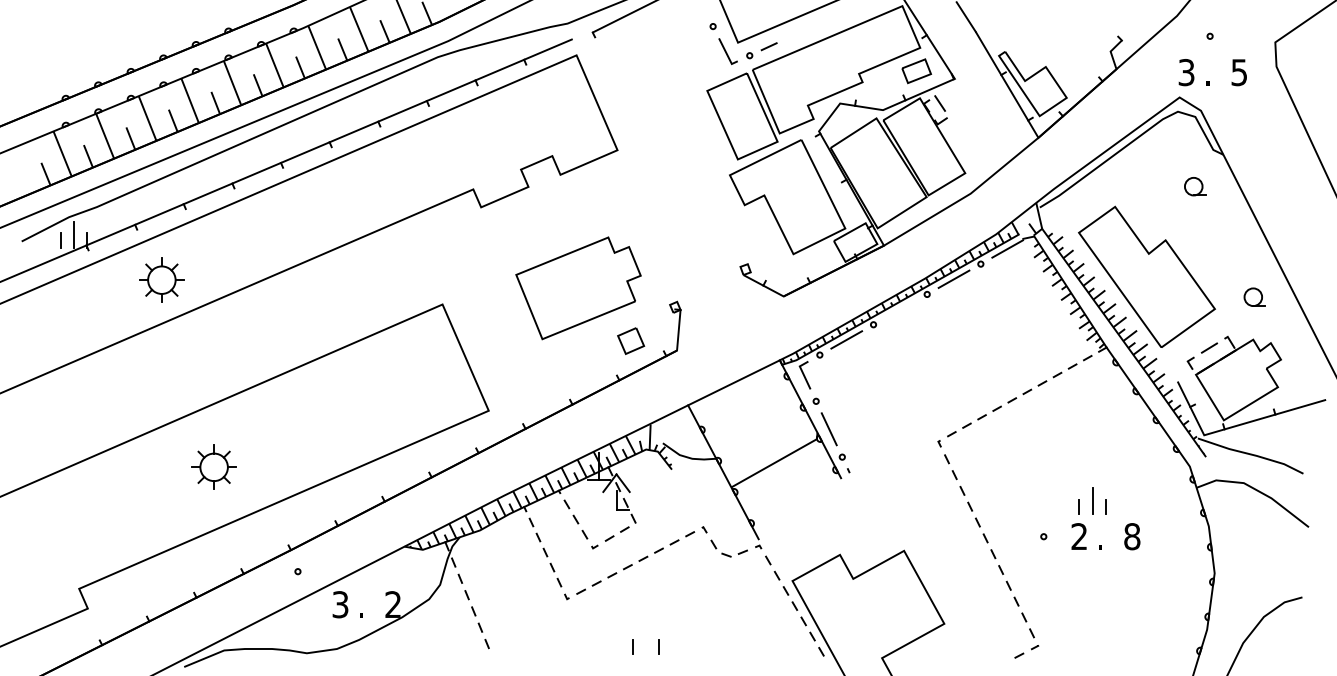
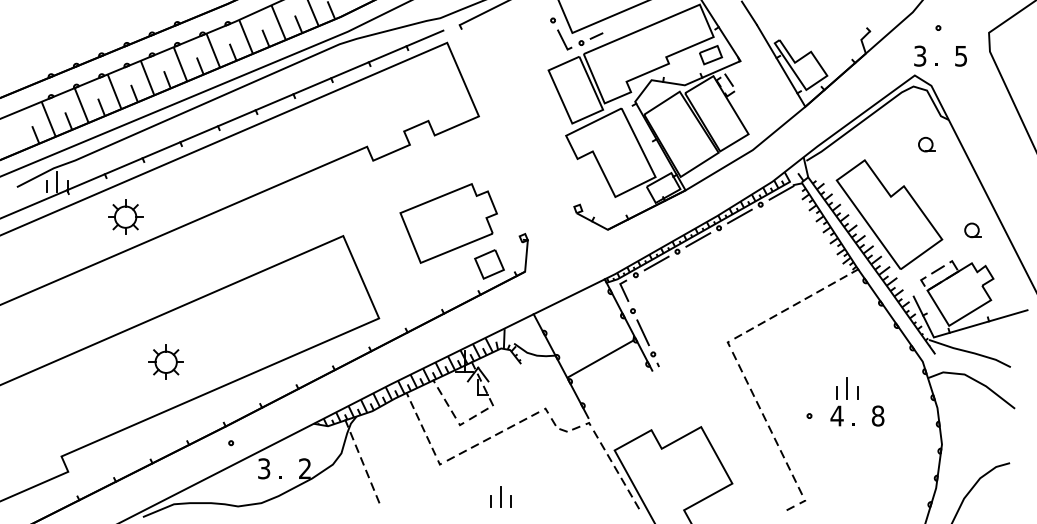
line: (900, 309) -> (698, 239), added
part: (630, 340) -> (489, 263), size x1.43
text: (1078, 536) -> (836, 415), 2 -> 4
line: (646, 640) -> (501, 496), added

